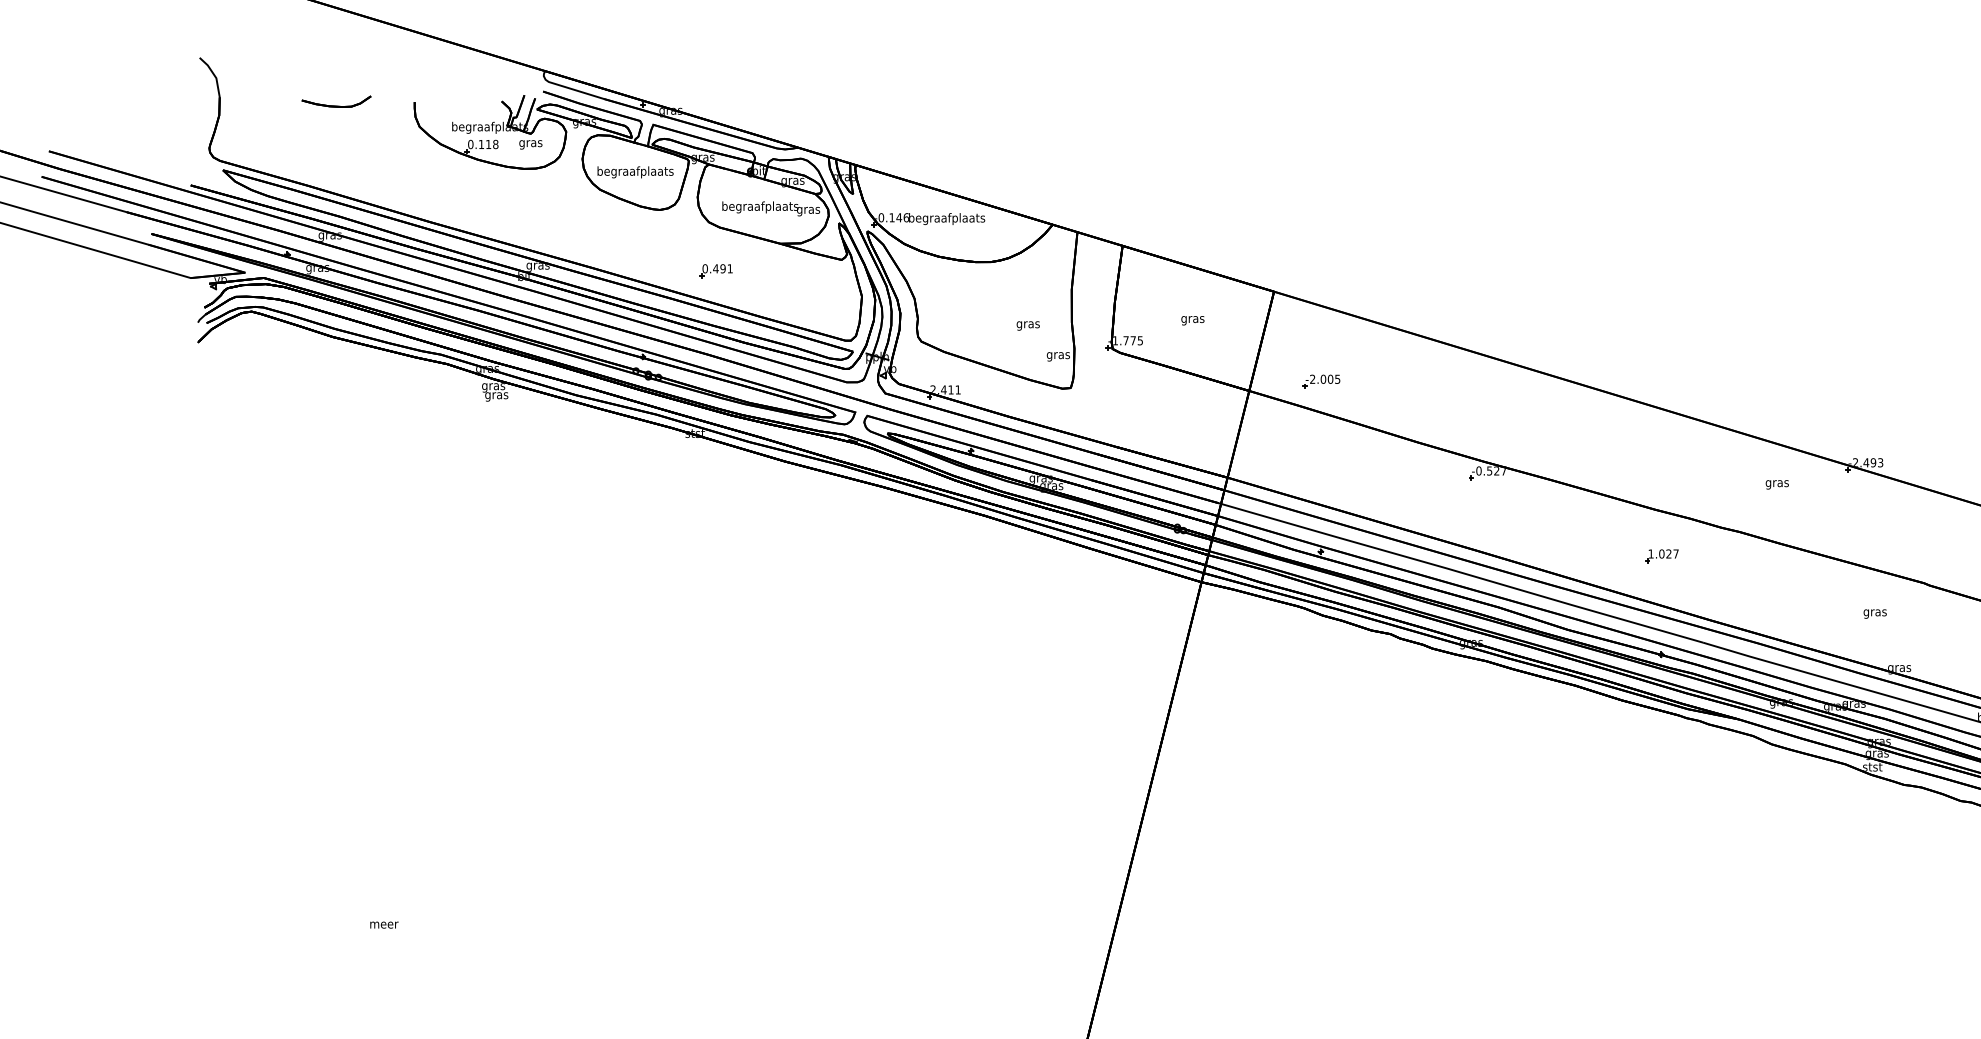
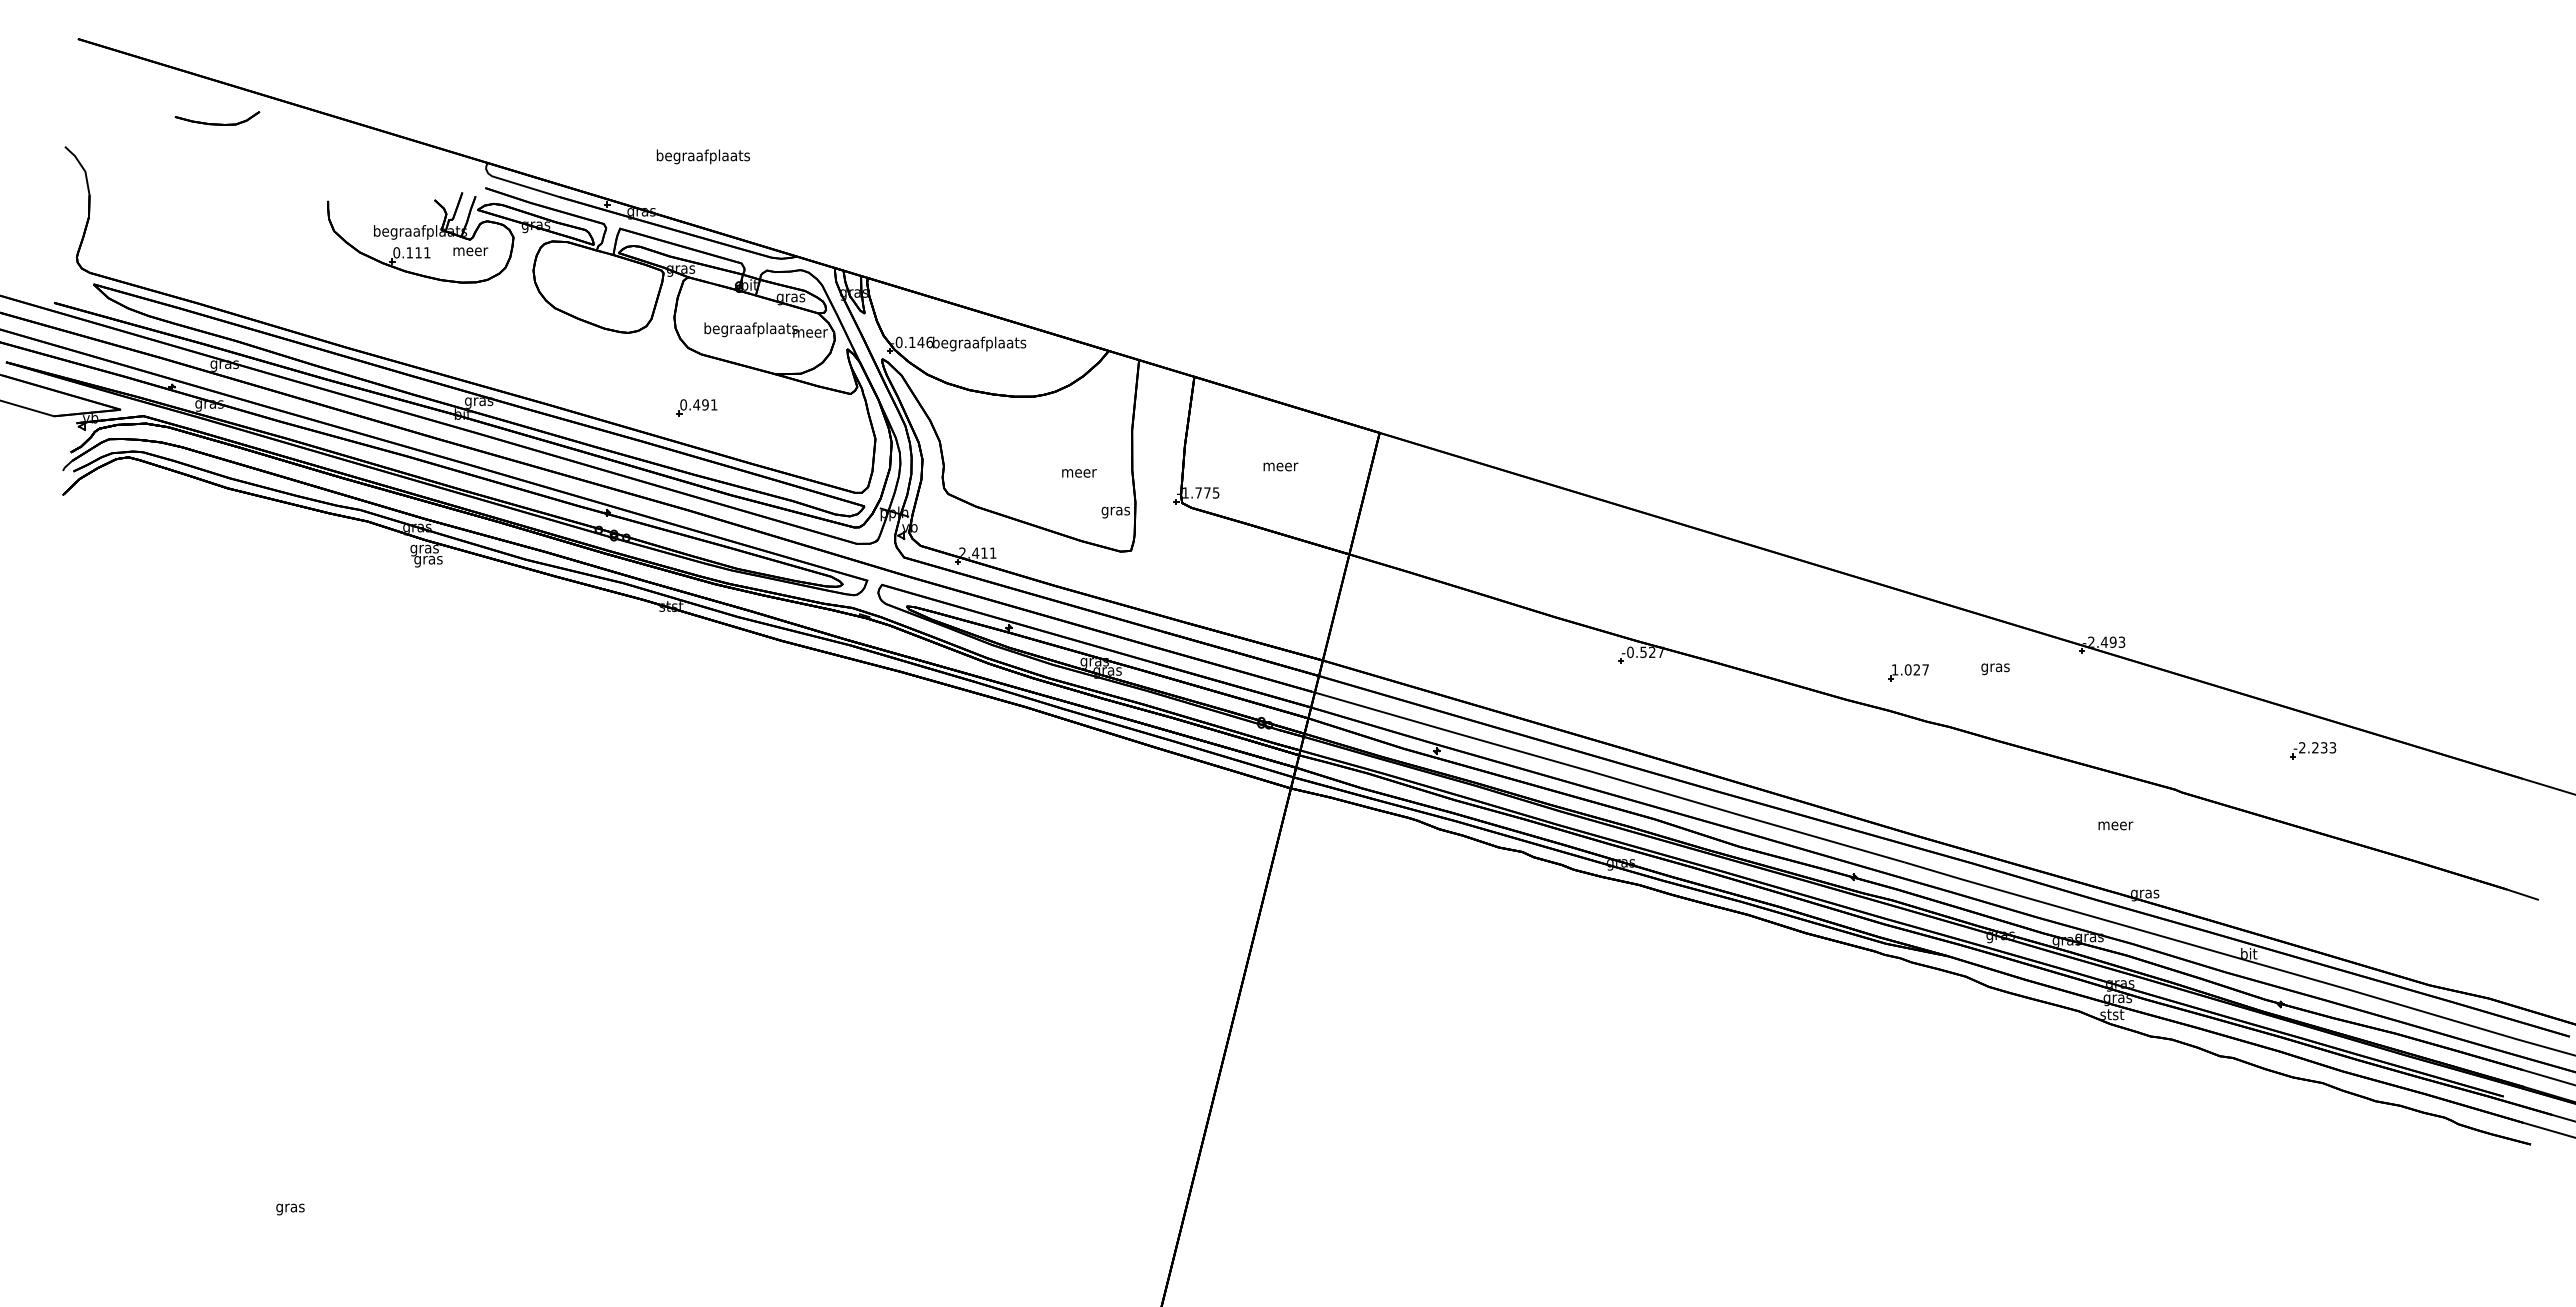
part: (336, 101) -> (217, 118), moved
text: (495, 144) -> (427, 252), 0.118 -> 0.111
text: (531, 145) -> (470, 253), gras -> meer
text: (634, 172) -> (702, 156), moved
text: (808, 211) -> (810, 334), gras -> meer
text: (1192, 320) -> (1280, 468), gras -> meer
text: (1028, 325) -> (1079, 474), gras -> meer
part: (1321, 381) -> (1437, 542), removed
part: (1662, 556) -> (1908, 672), moved
text: (1875, 614) -> (2115, 827), gras -> meer
text: (383, 926) -> (290, 1209), meer -> gras

